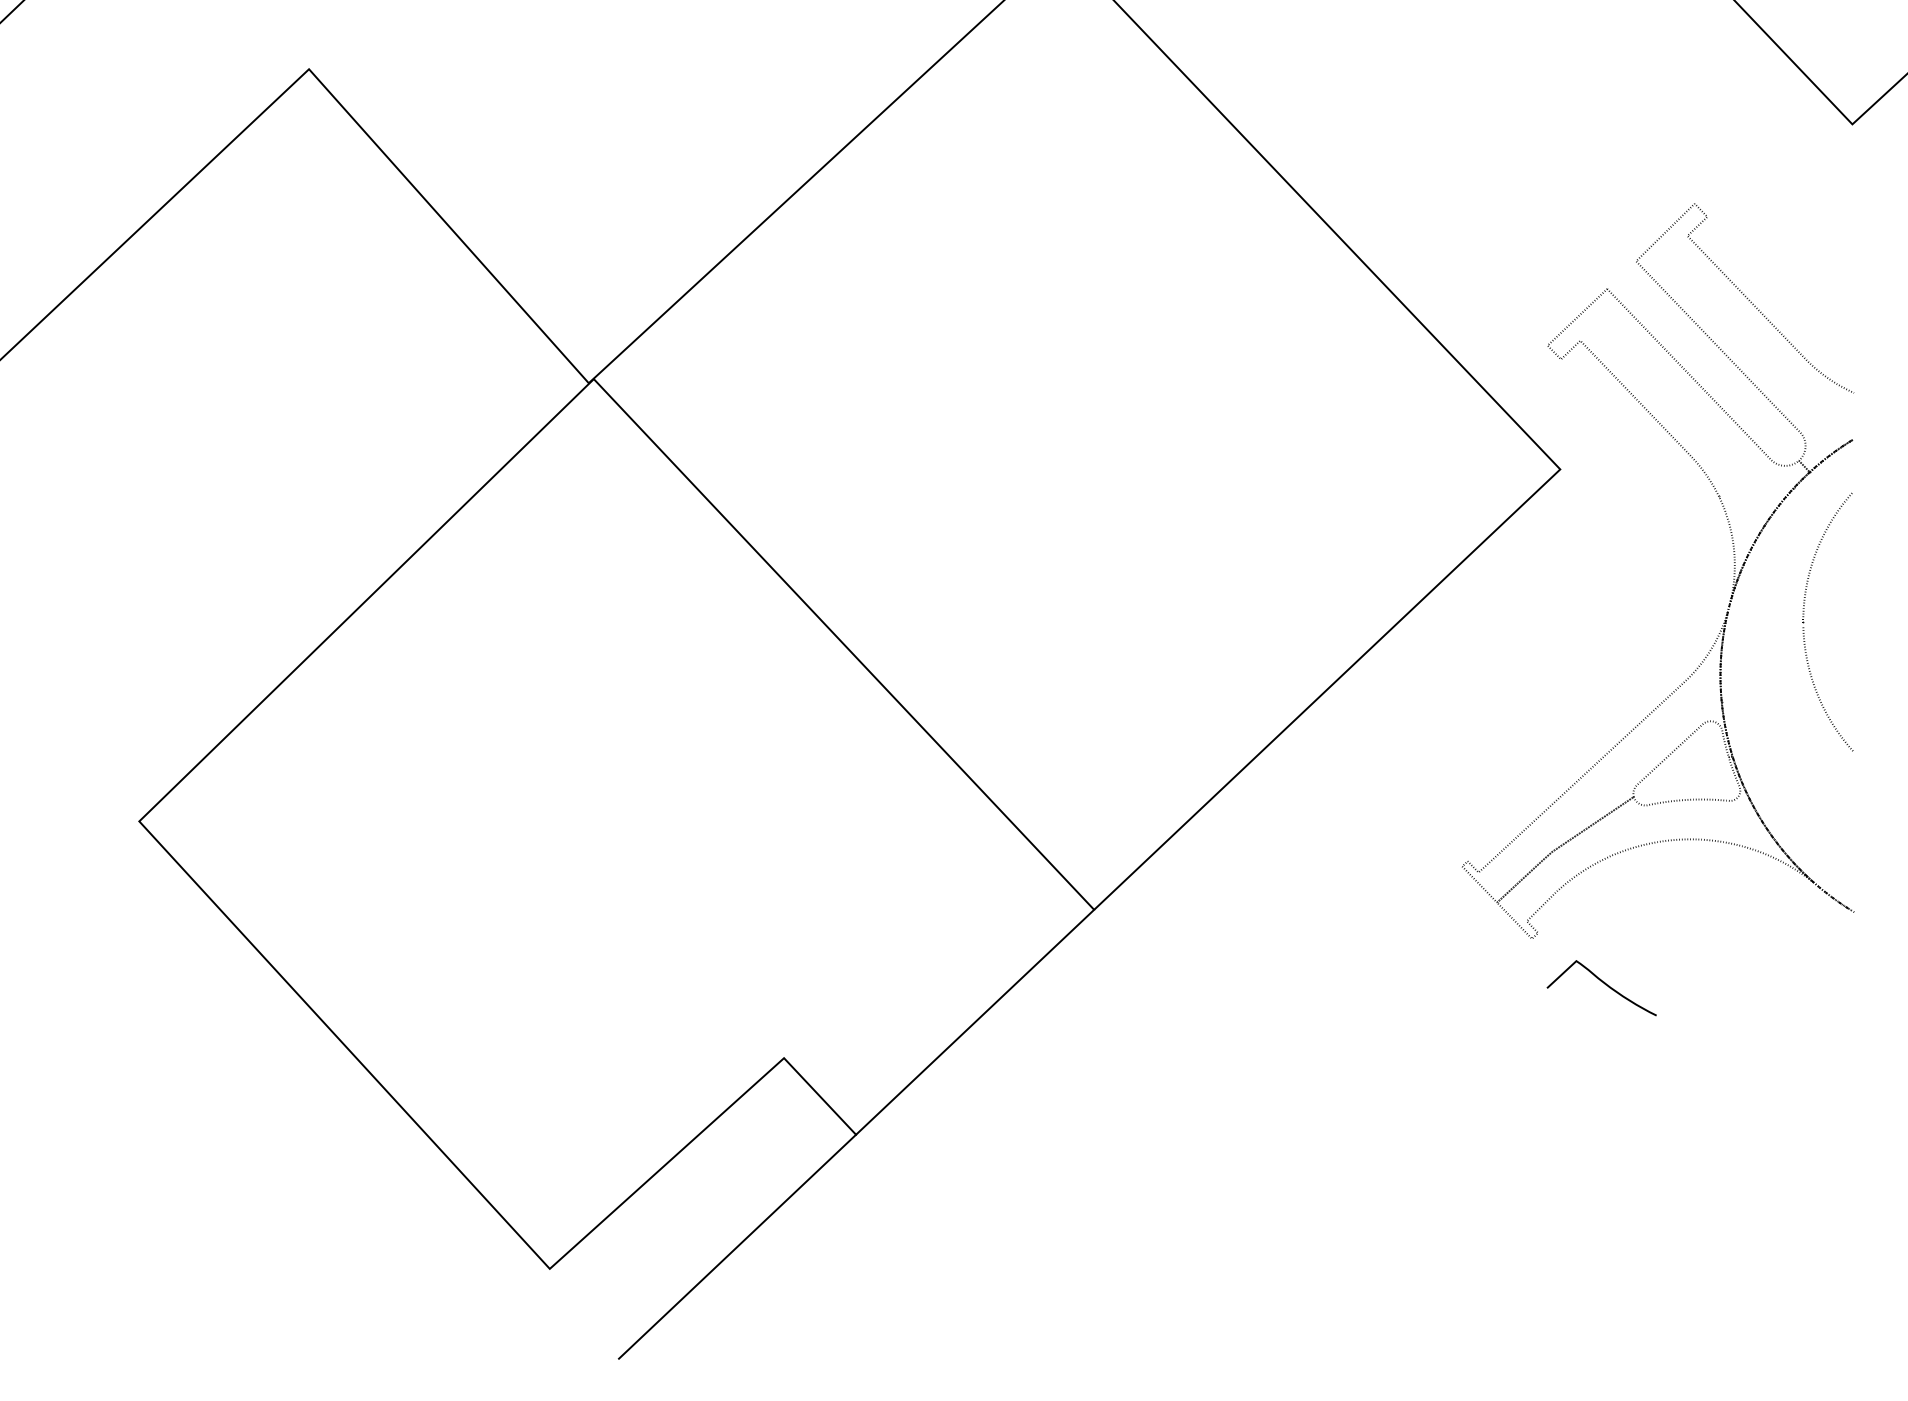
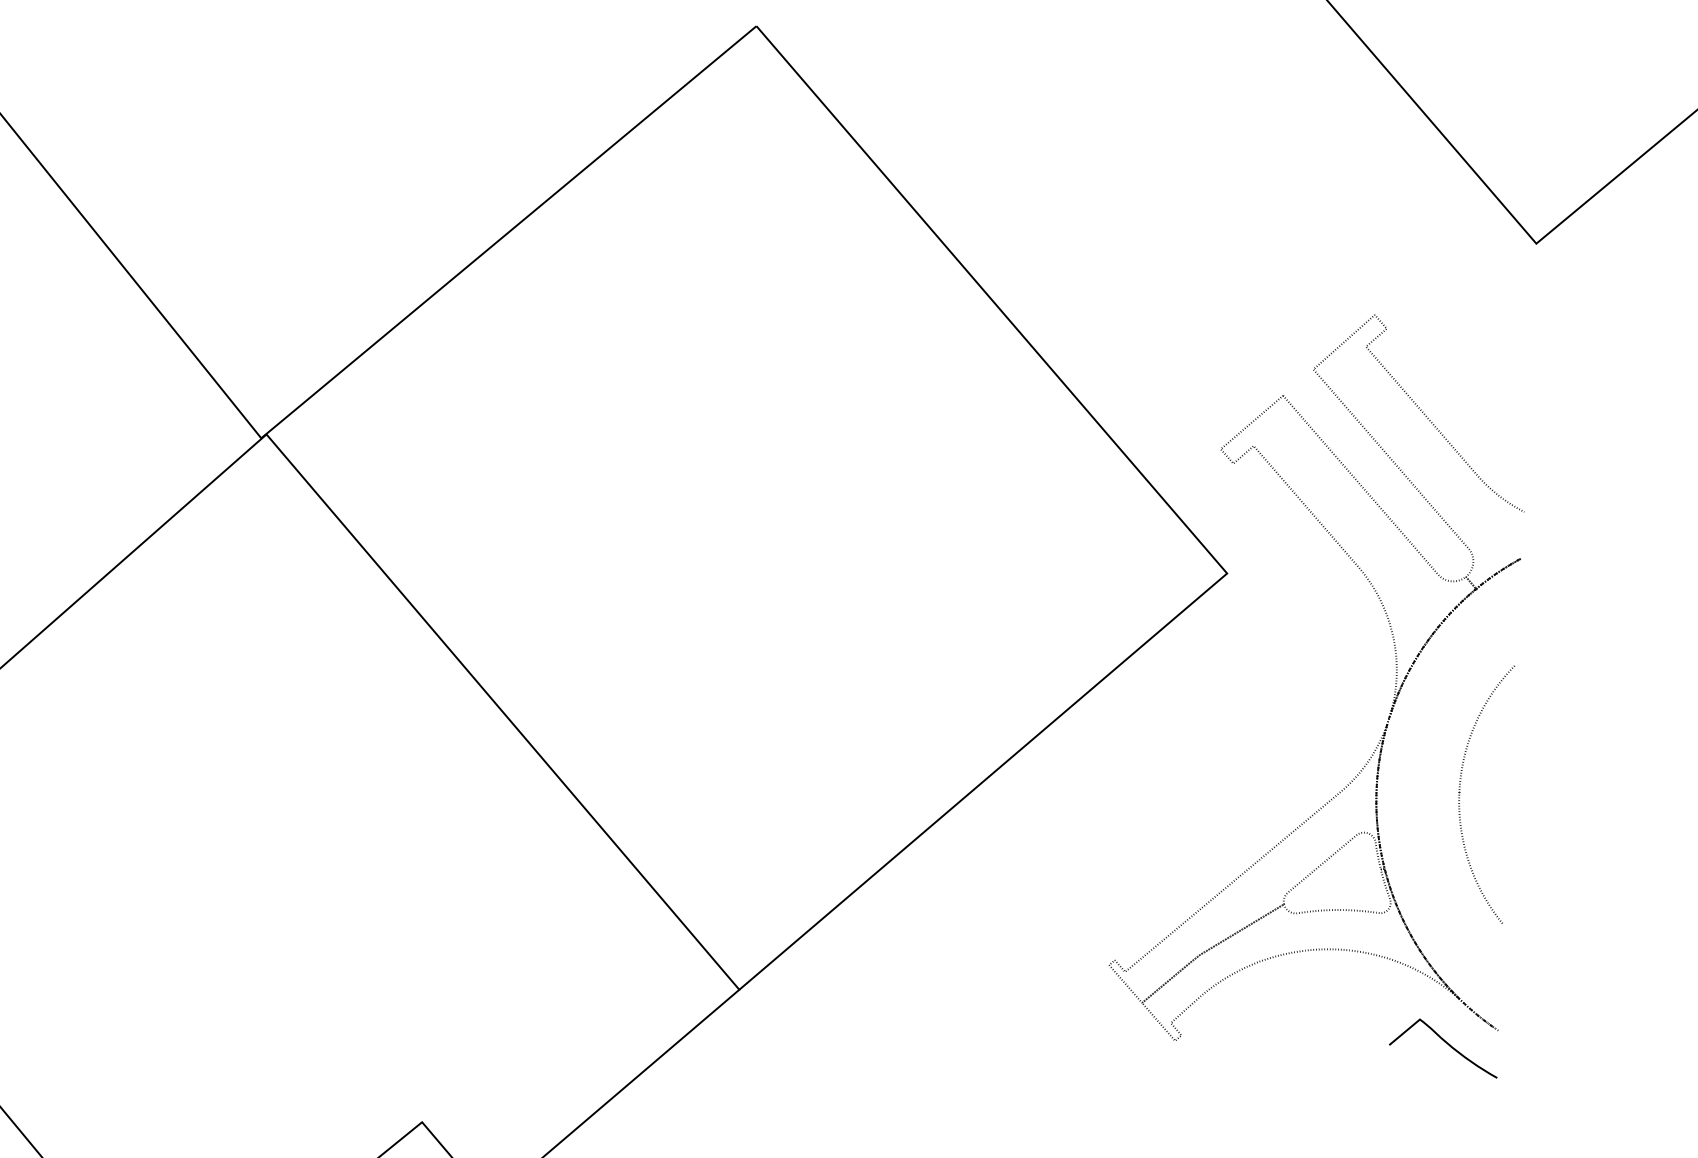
curve: (1804, 622) -> (1460, 792), moved
curve: (1604, 984) -> (1446, 1044), moved

